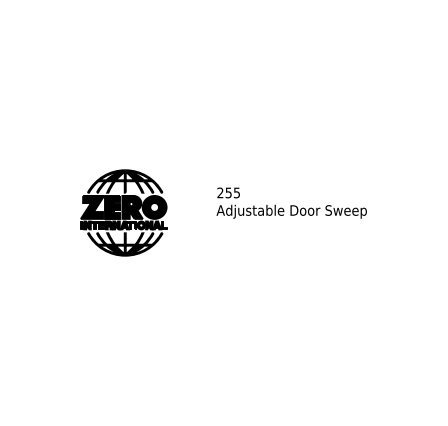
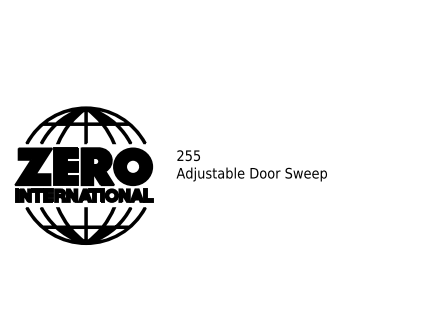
part: (123, 212) -> (83, 175), size x1.6

